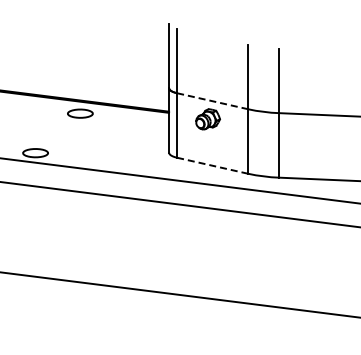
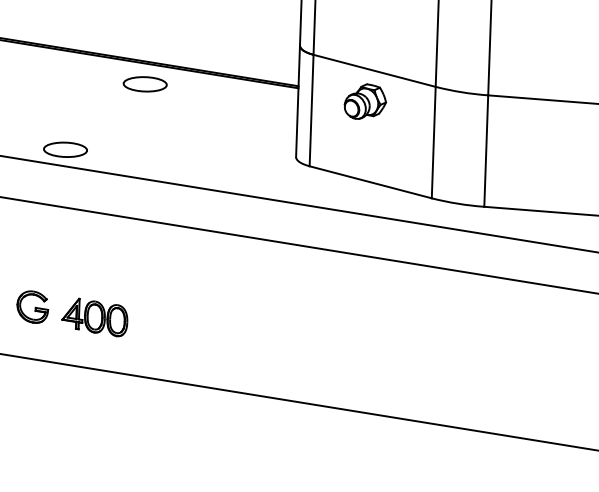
line: (212, 101) -> (374, 71), dashed -> solid
line: (212, 165) -> (370, 181), dashed -> solid
part: (42, 247) -> (71, 313), added

